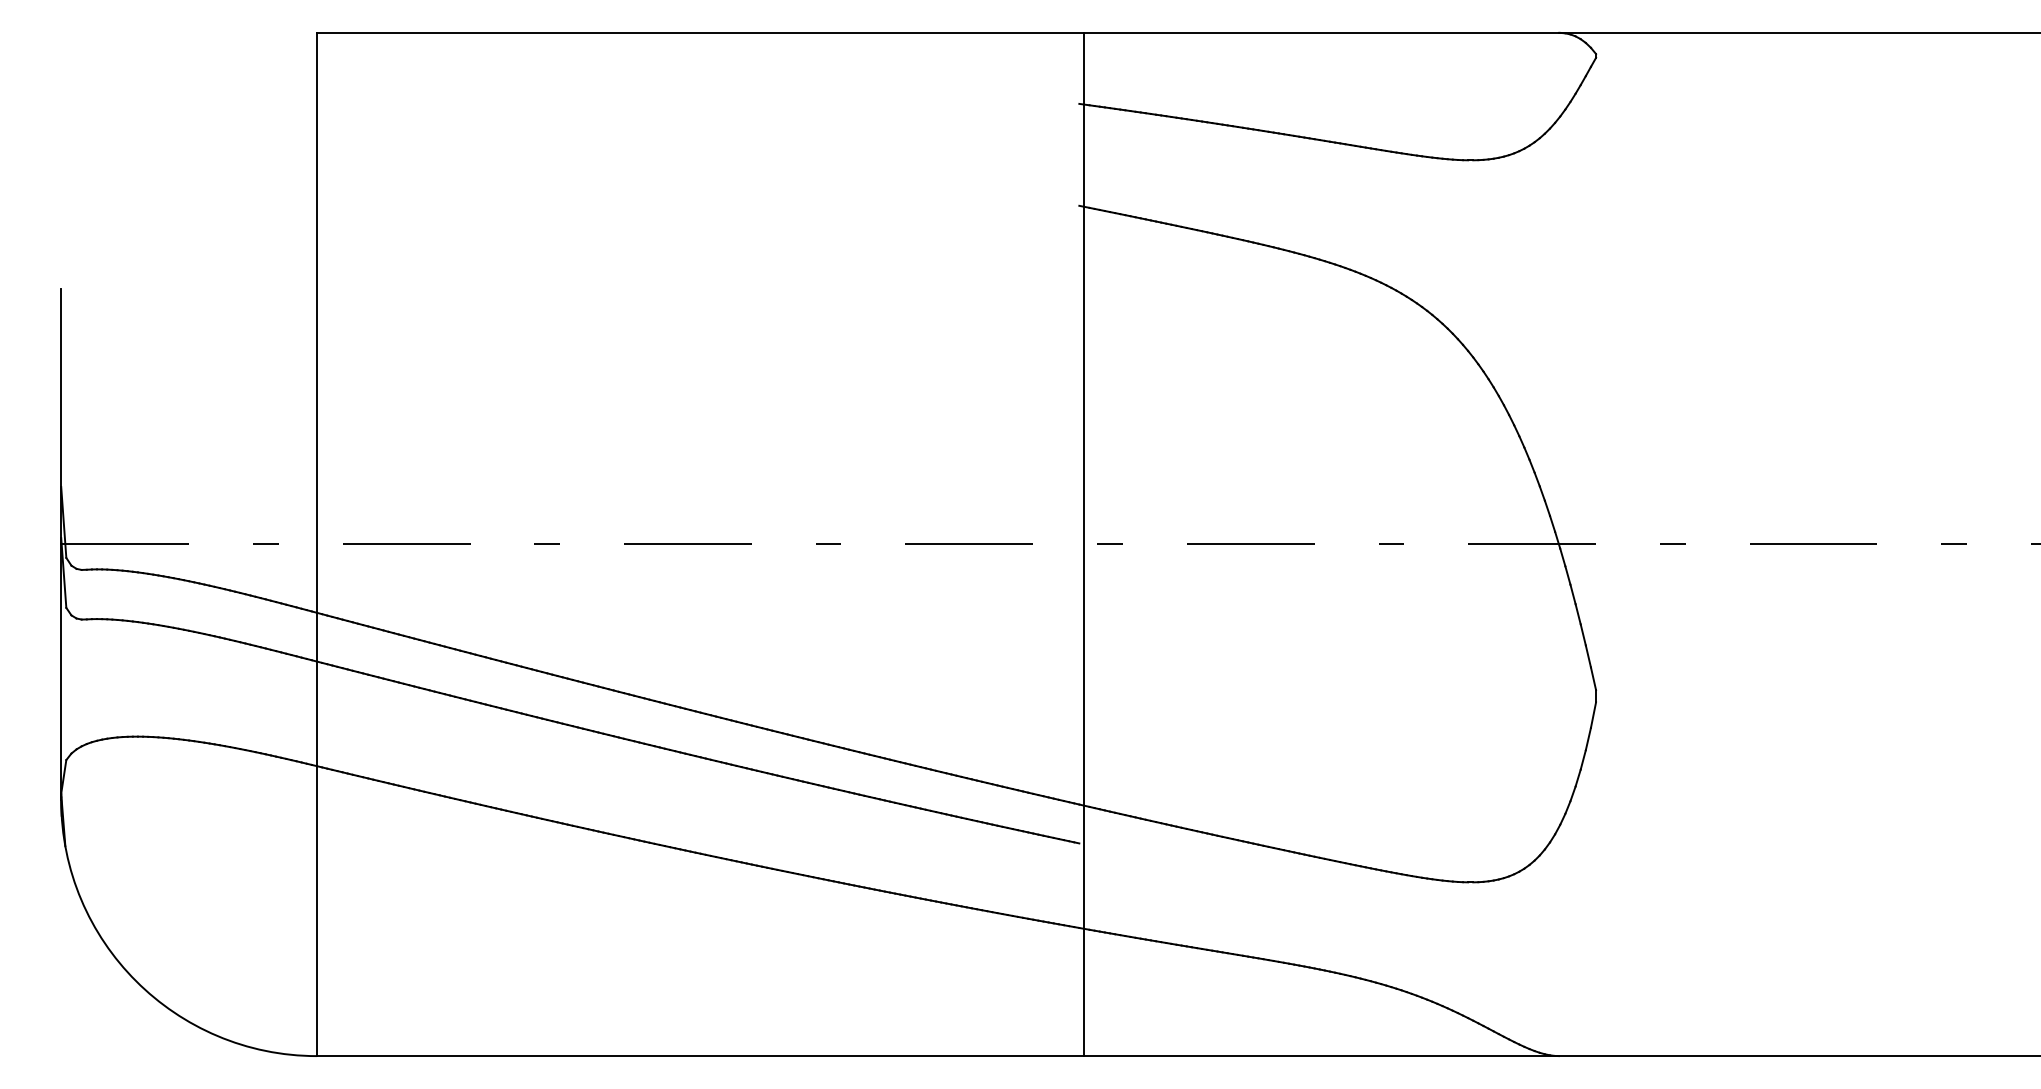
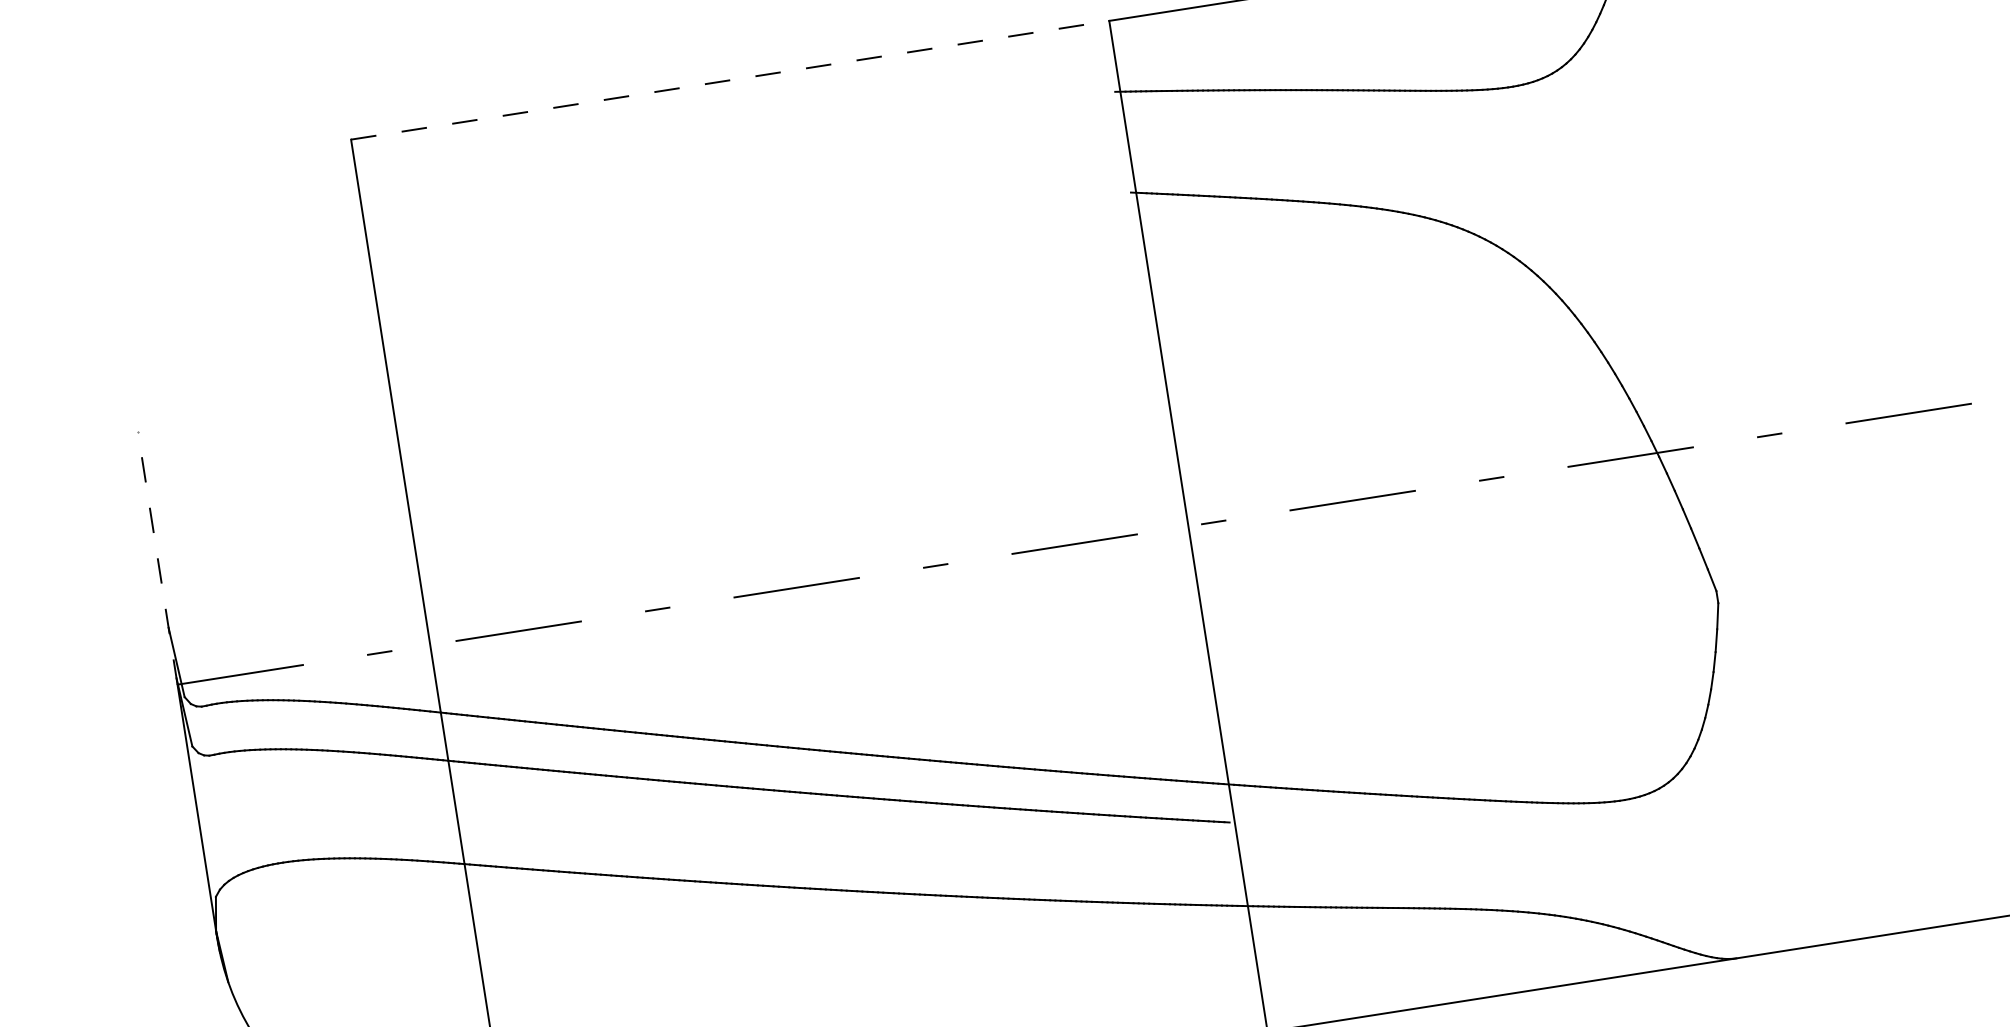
line: (700, 32) -> (729, 79), solid -> dashed
line: (61, 416) -> (158, 558), solid -> dashed

